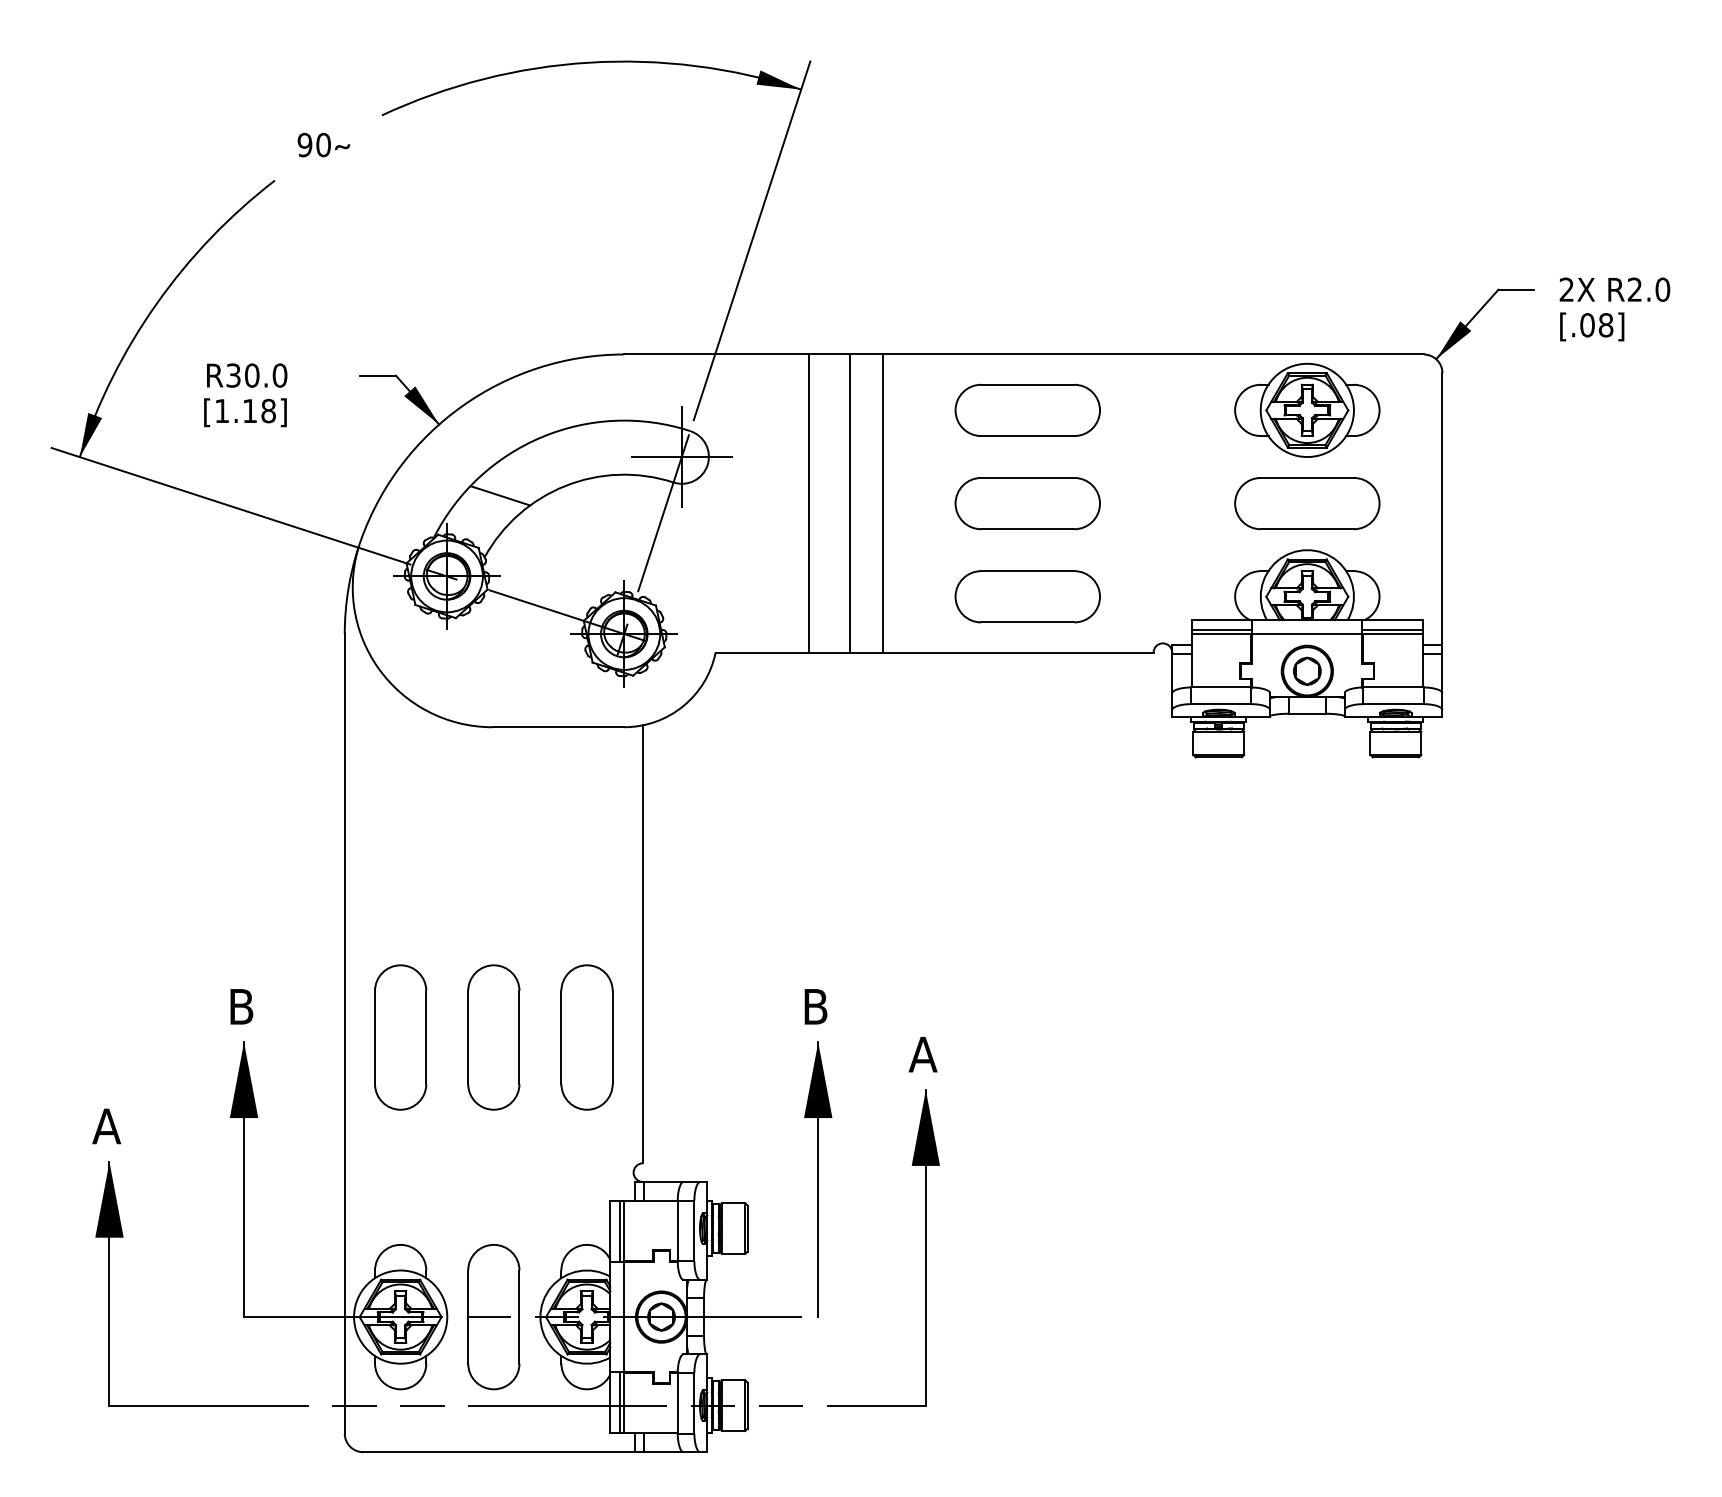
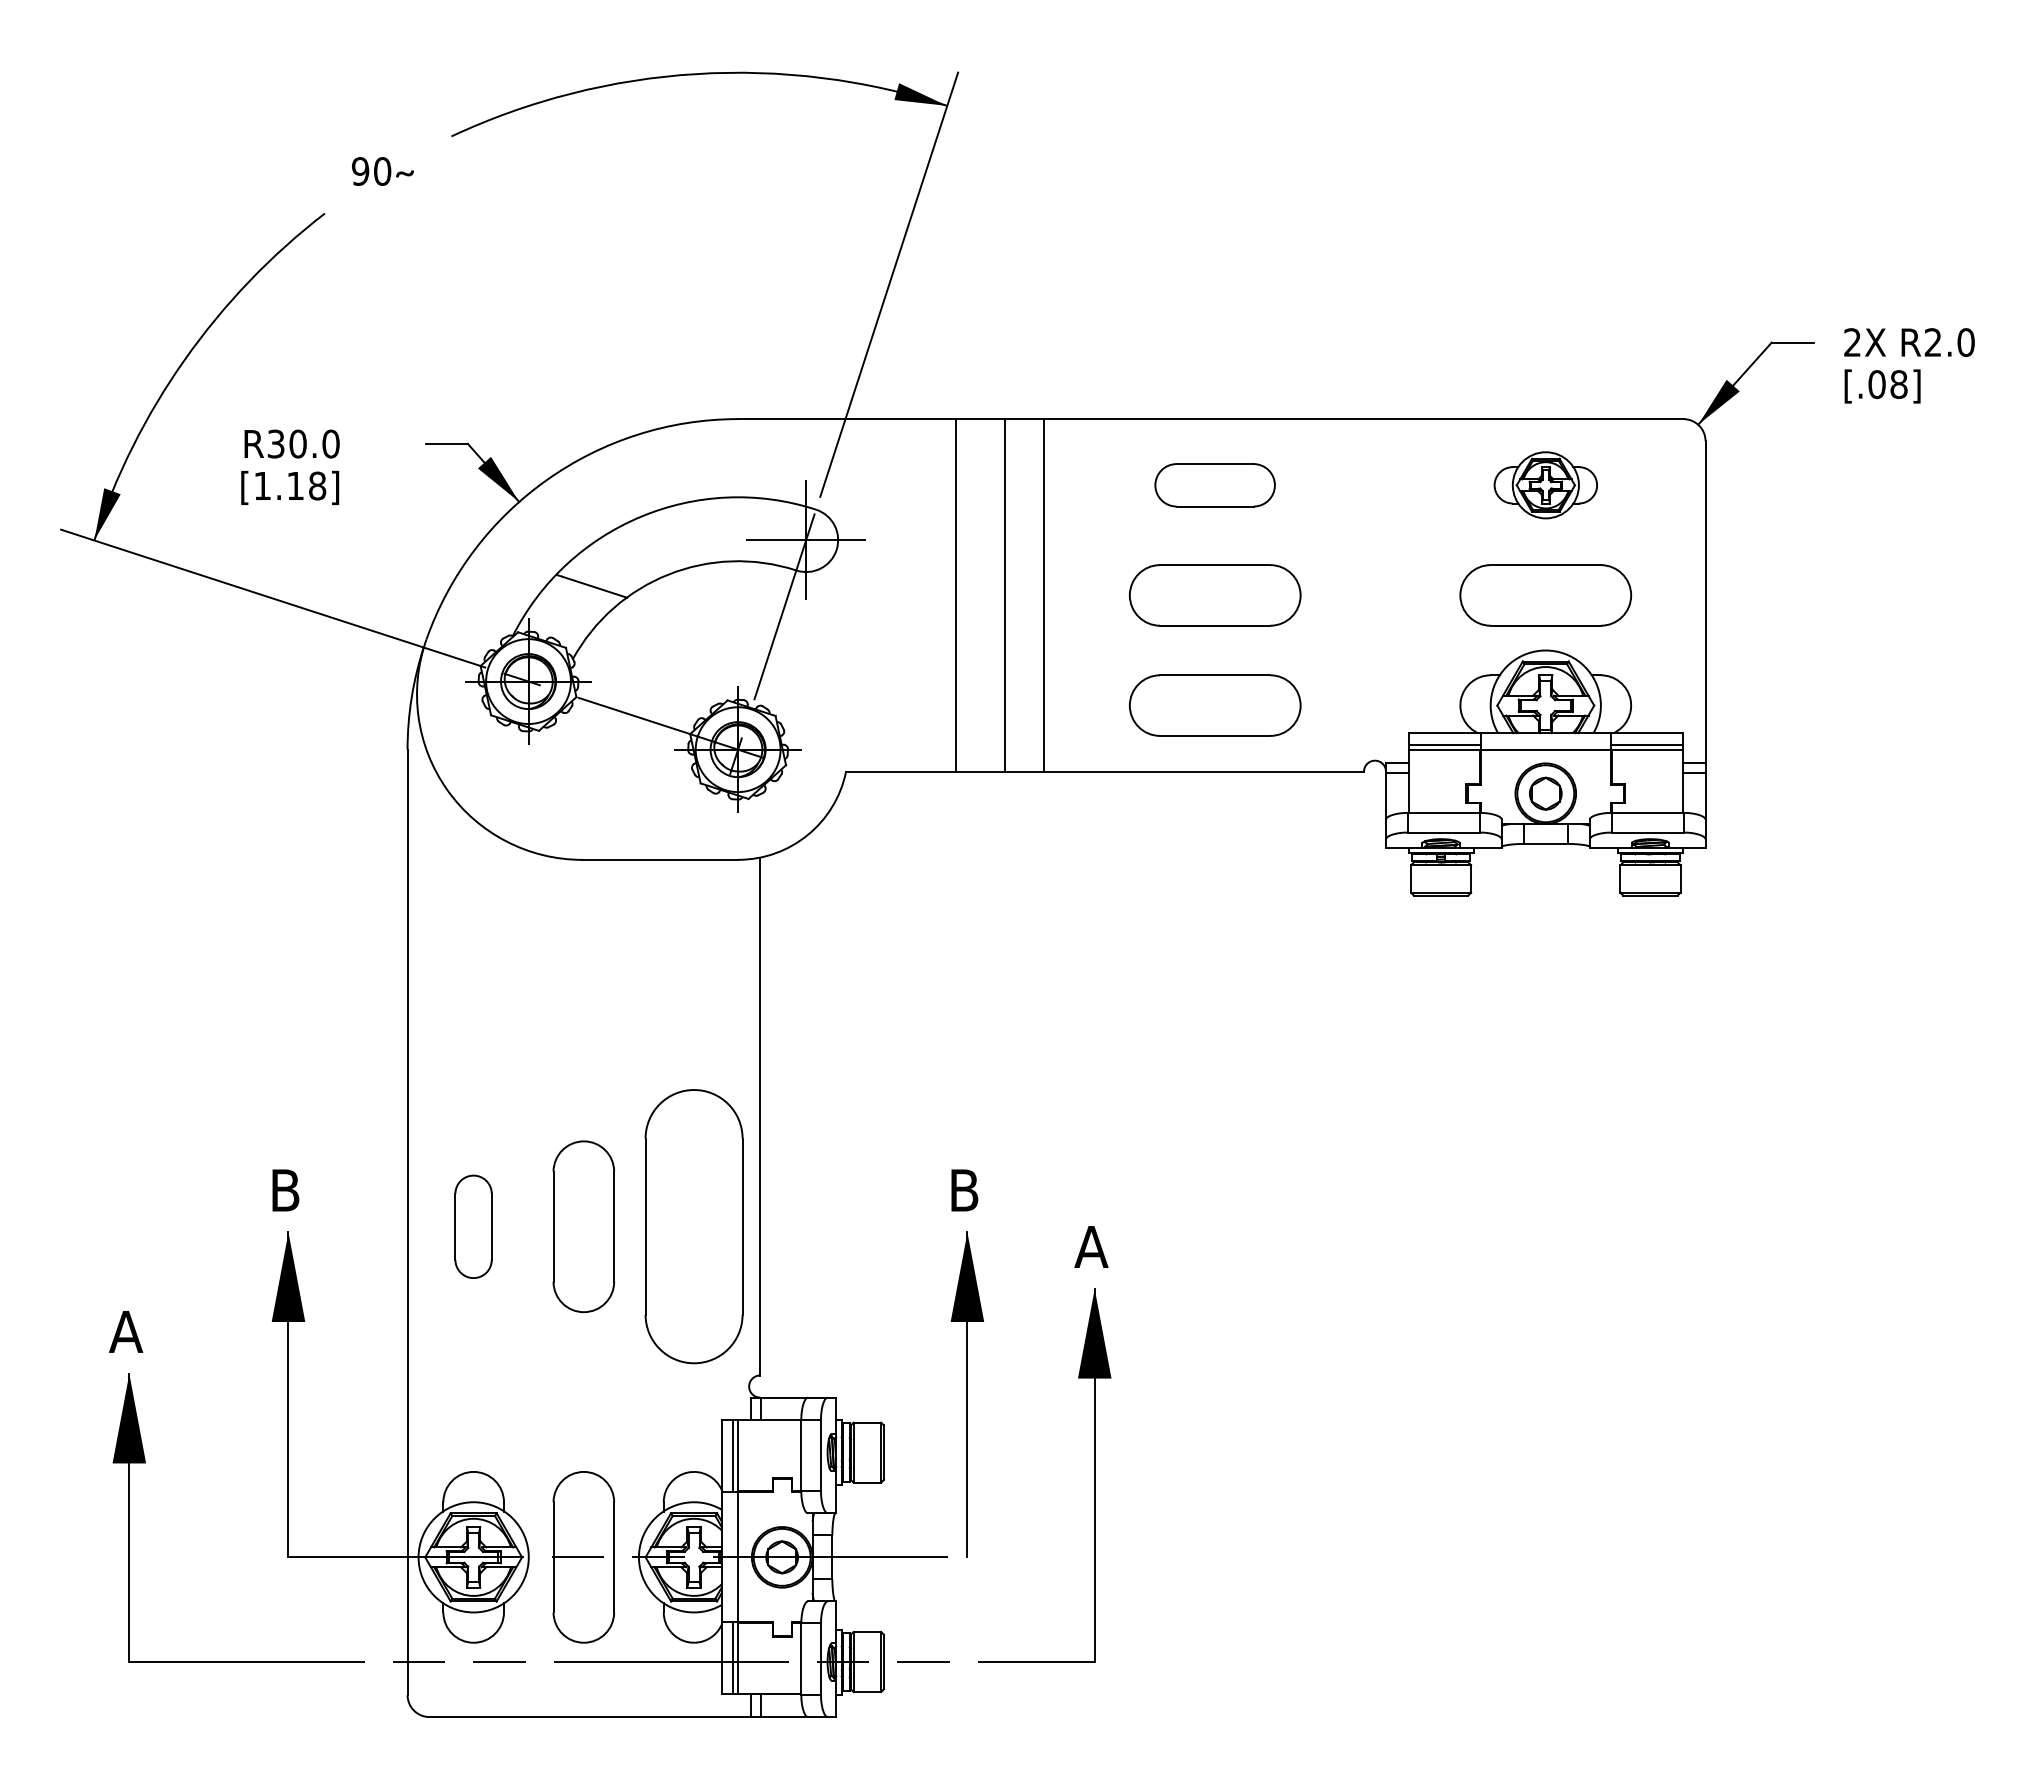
part: (1027, 410) -> (1214, 485), size x0.7
part: (1307, 410) -> (1545, 485), size x0.6
part: (400, 1037) -> (473, 1226), size x0.6
part: (586, 1037) -> (693, 1226), size x1.6

